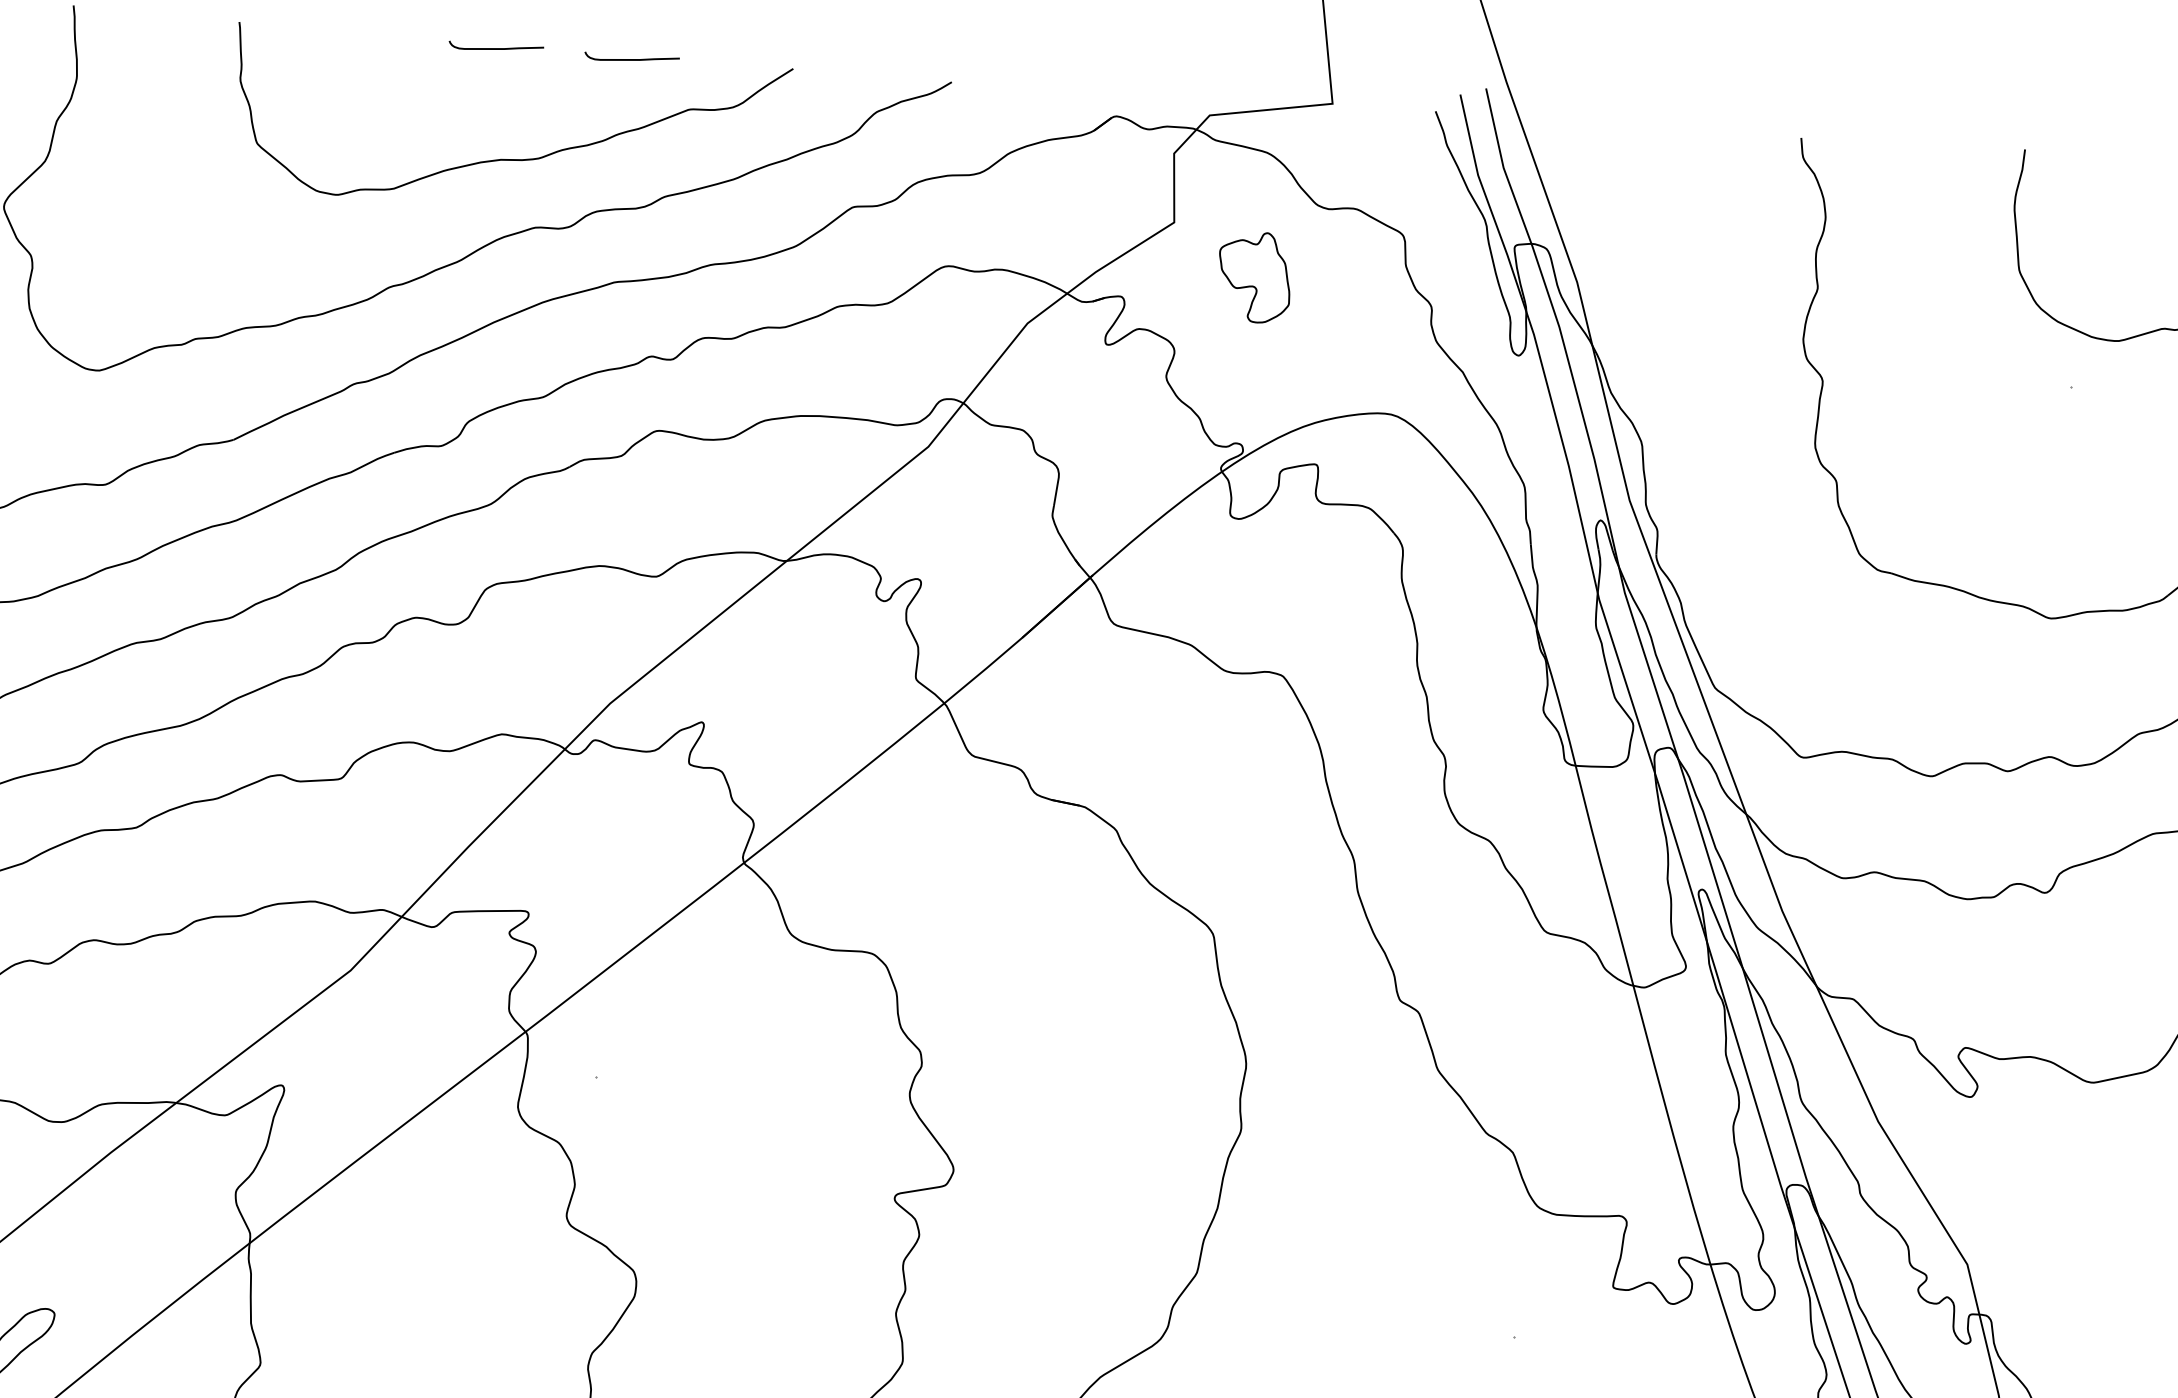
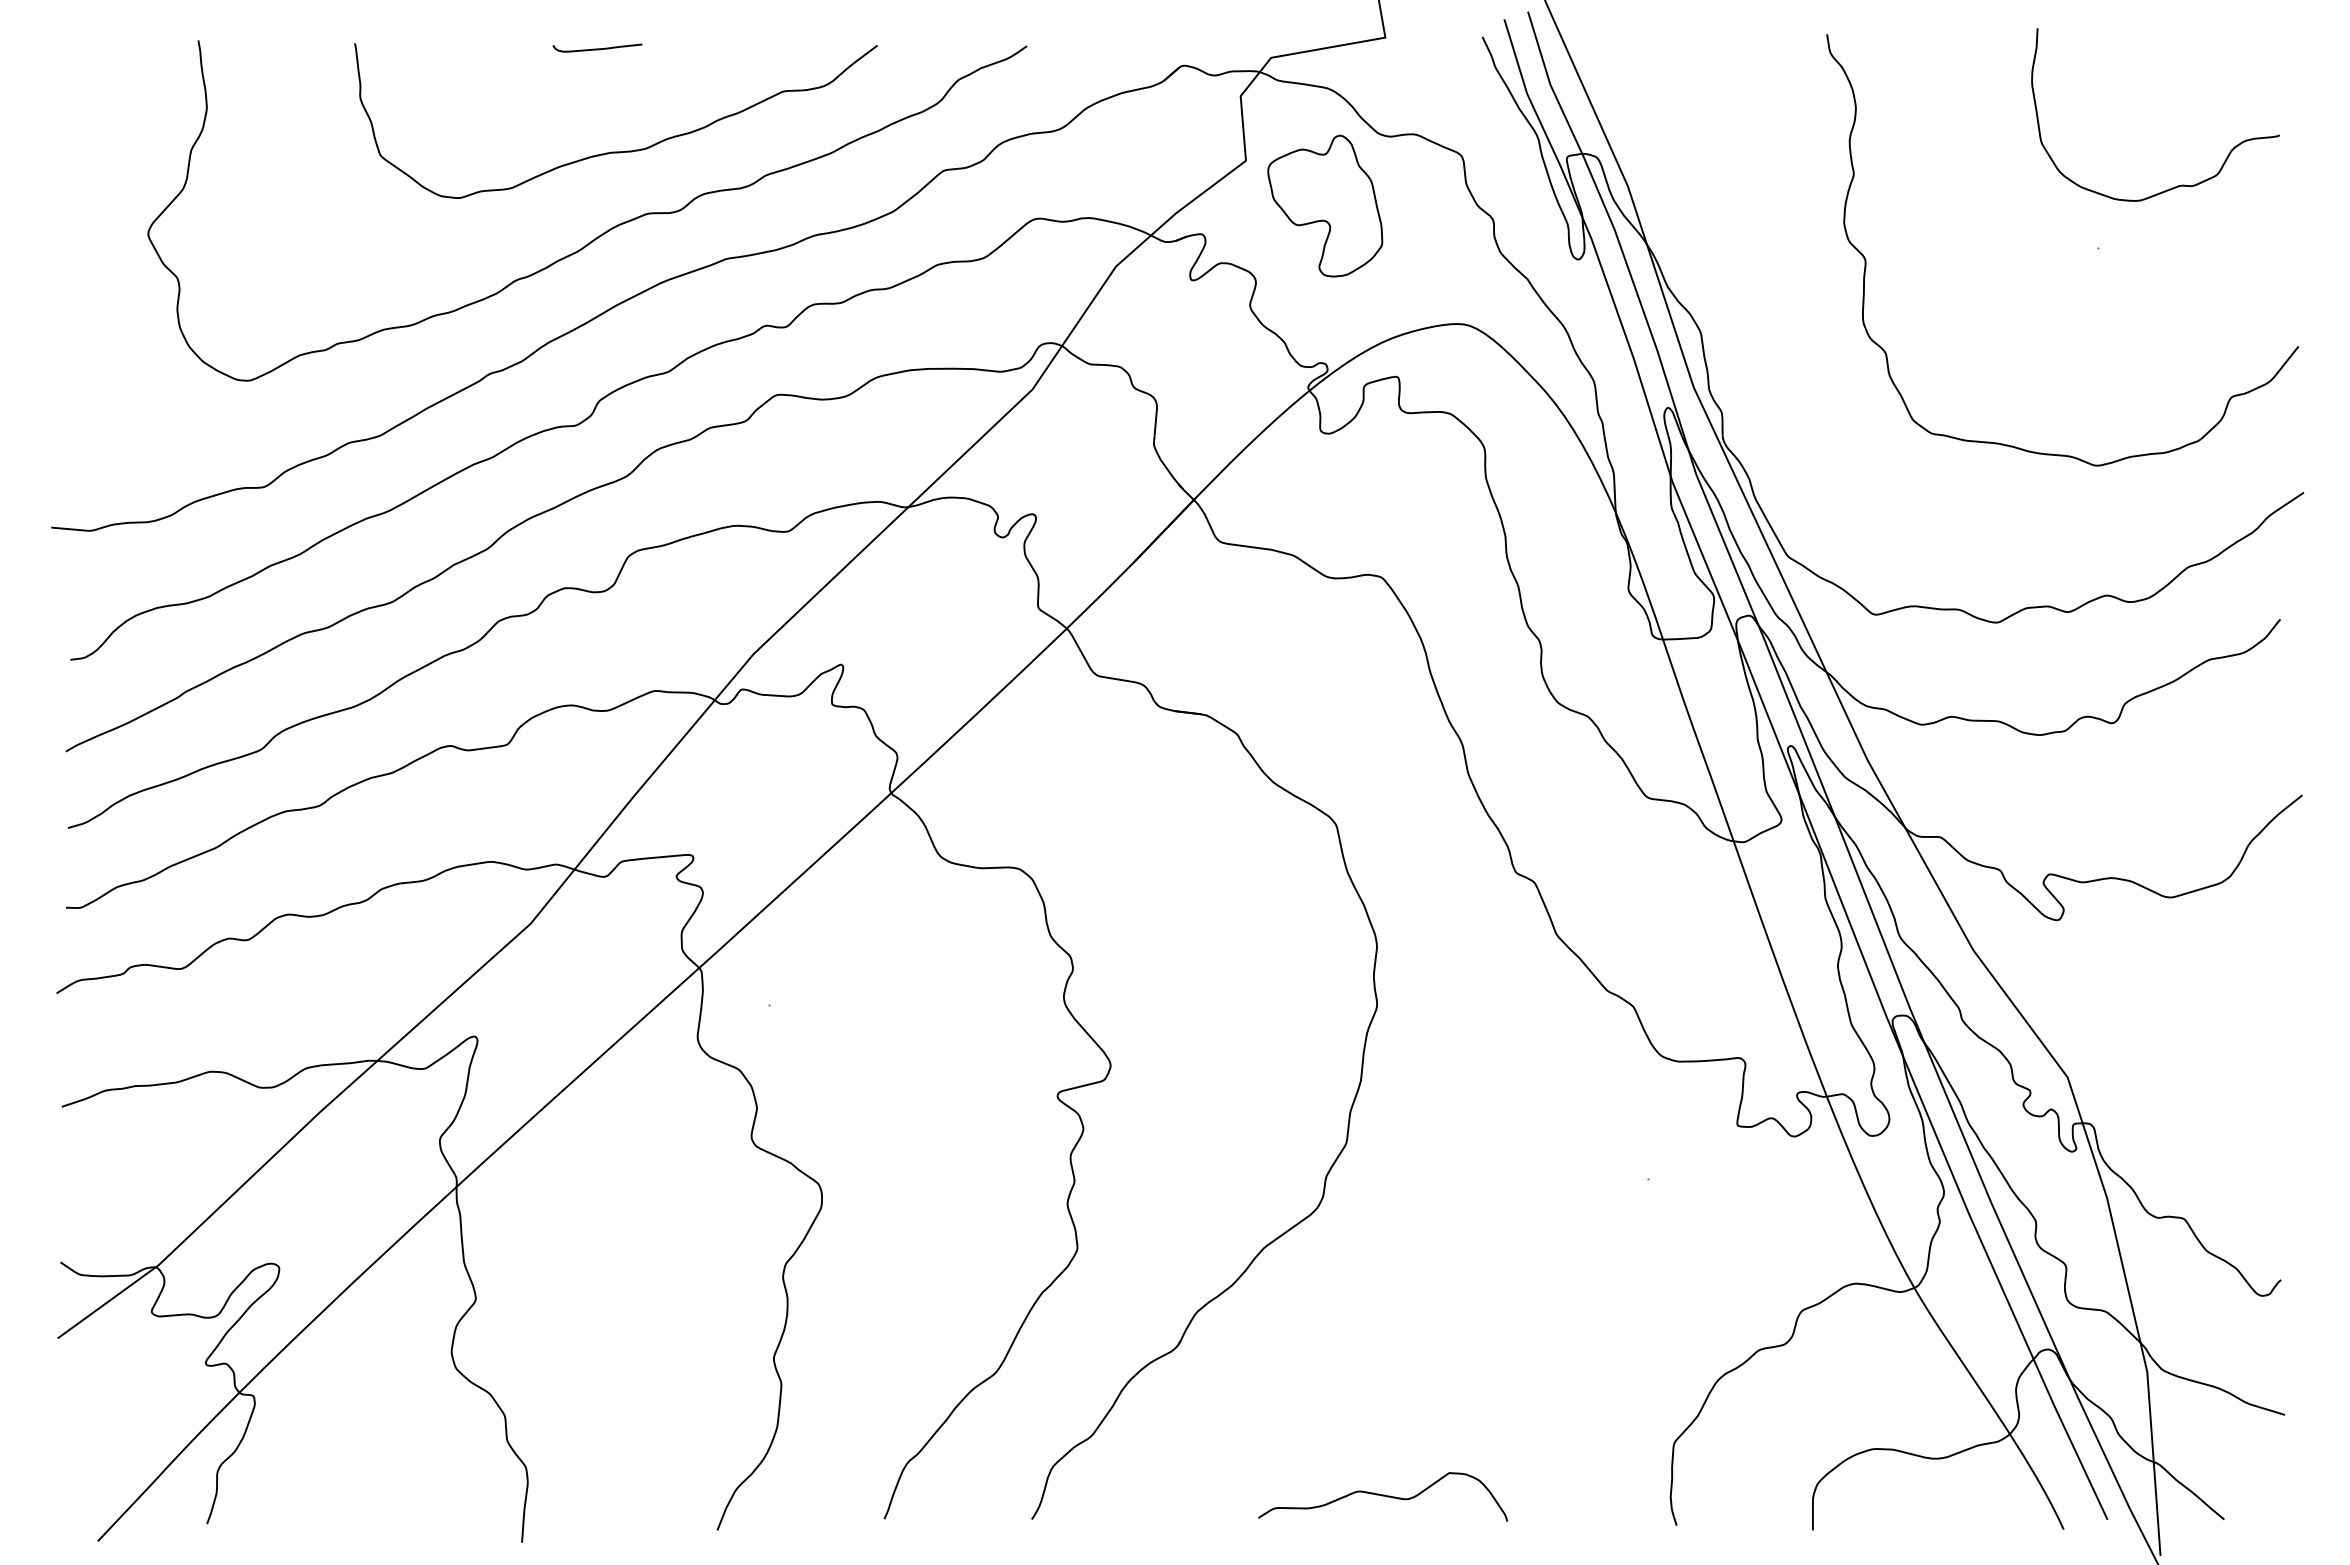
curve: (631, 58) -> (725, 48), removed
part: (1254, 276) -> (1325, 205), size x1.67

